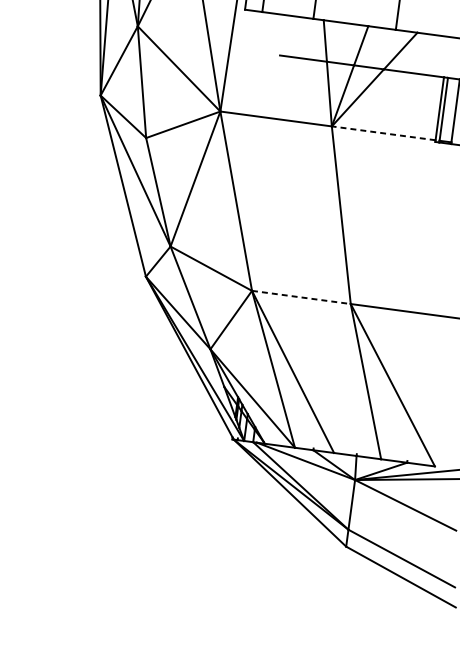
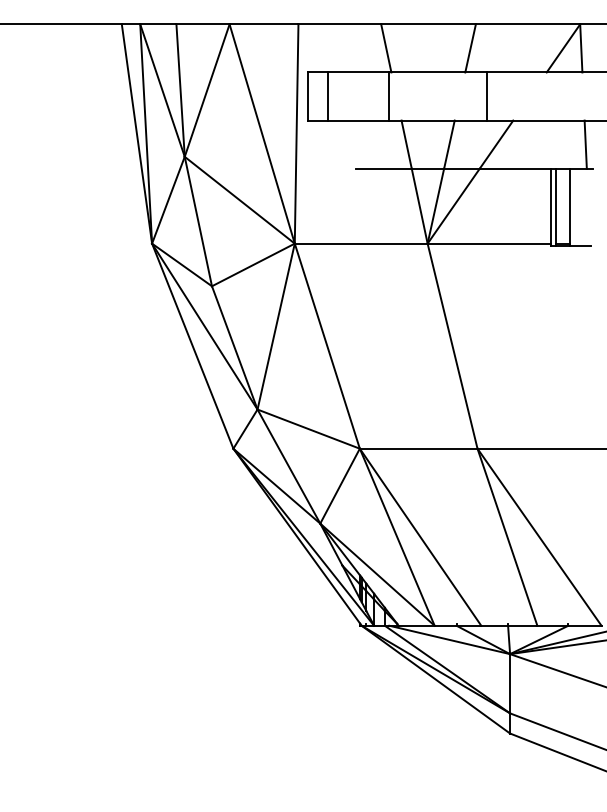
line: (383, 133) -> (489, 243), dashed -> solid
line: (301, 297) -> (418, 448), dashed -> solid

